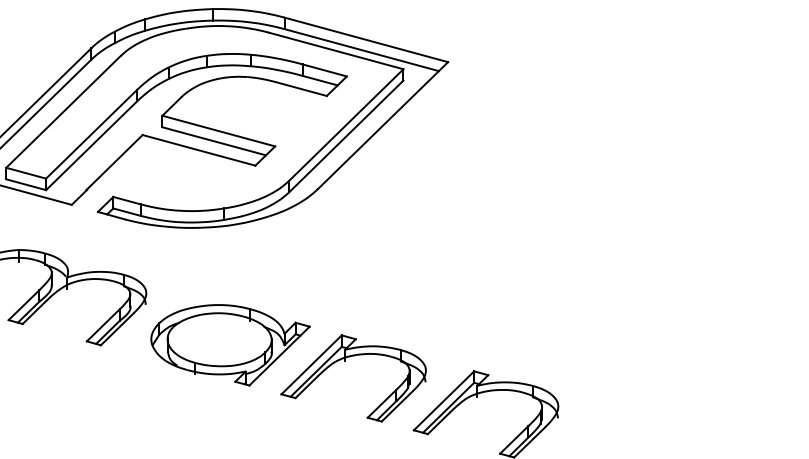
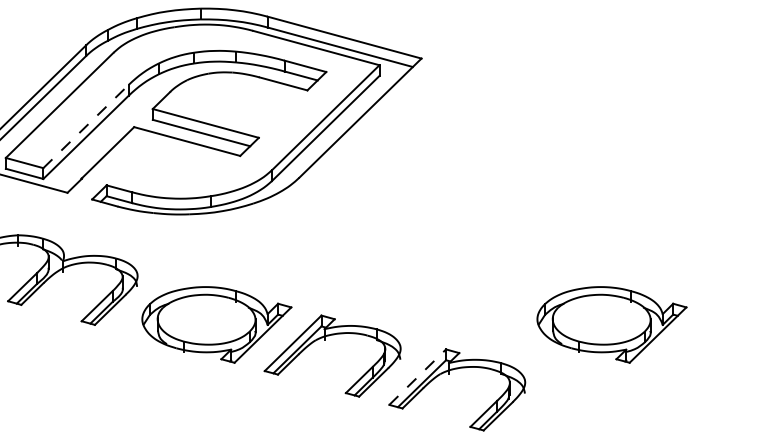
line: (91, 134) -> (86, 126), solid -> dashed
part: (650, 345) -> (611, 325), added
line: (444, 400) -> (418, 376), solid -> dashed

